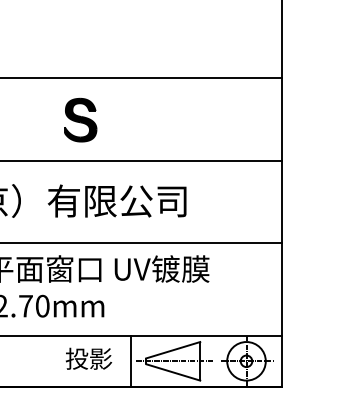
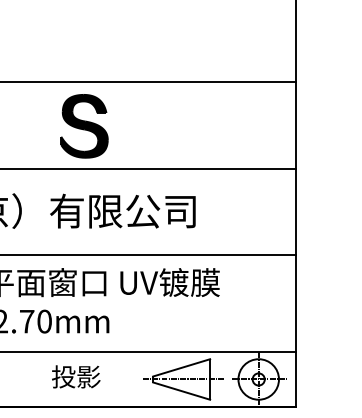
part: (80, 119) -> (84, 125), size x1.4
text: (89, 358) -> (76, 376), moved
line: (131, 361) -> (137, 379), removed

